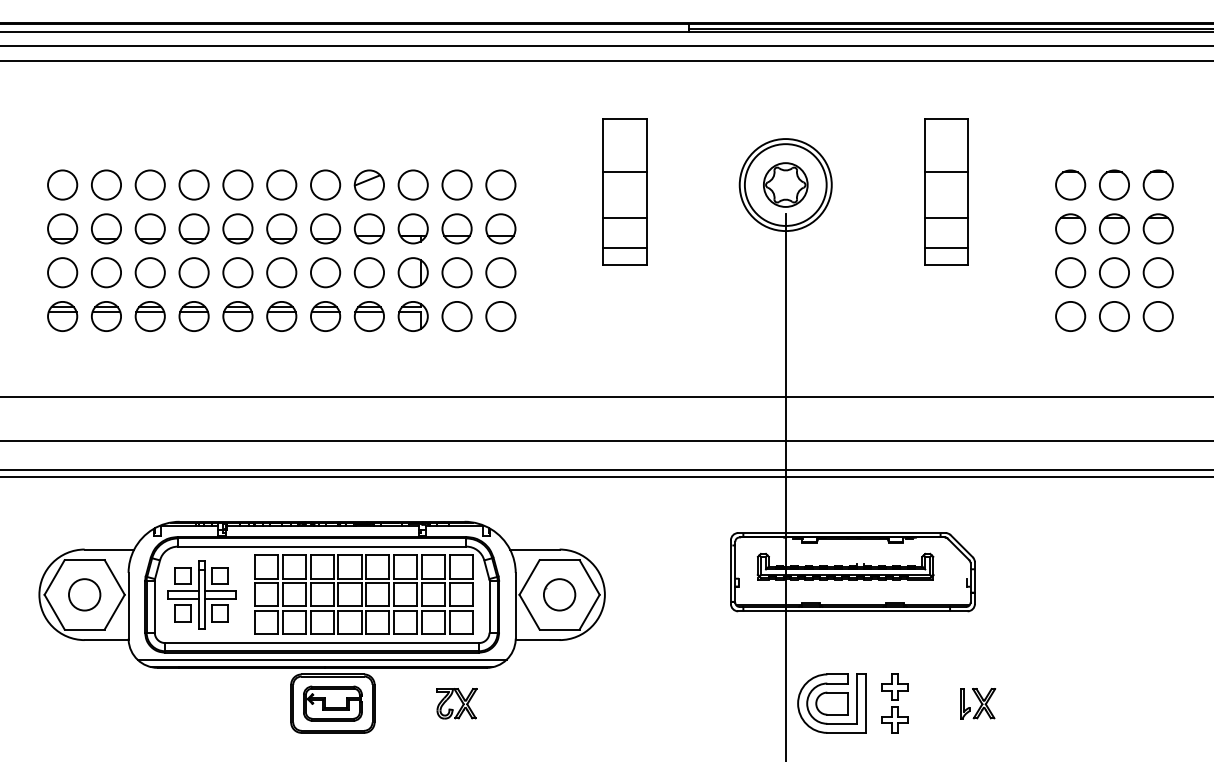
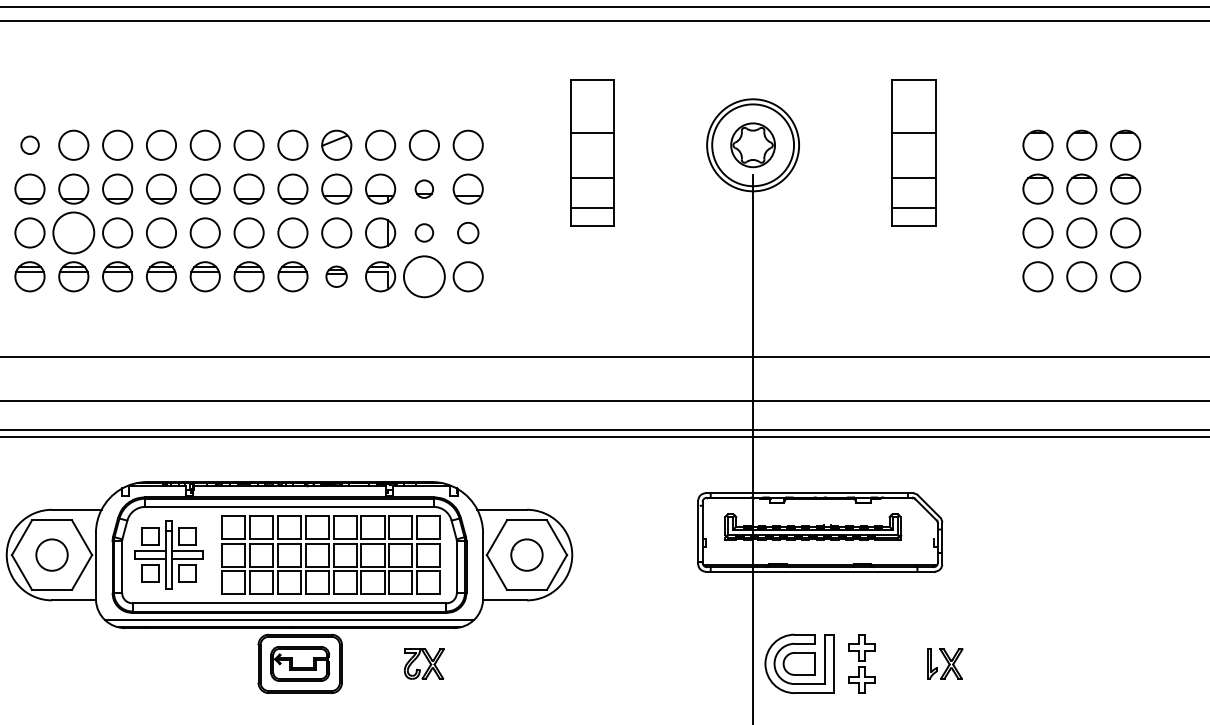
circle: (62, 184) -> (29, 144), size x0.6
part: (456, 228) -> (423, 188), size x0.6
circle: (106, 272) -> (73, 232), size x1.4
circle: (456, 272) -> (423, 232), size x0.6
circle: (500, 272) -> (467, 232), size x0.7
part: (368, 316) -> (335, 276), size x0.7
circle: (456, 316) -> (423, 276), size x1.4

